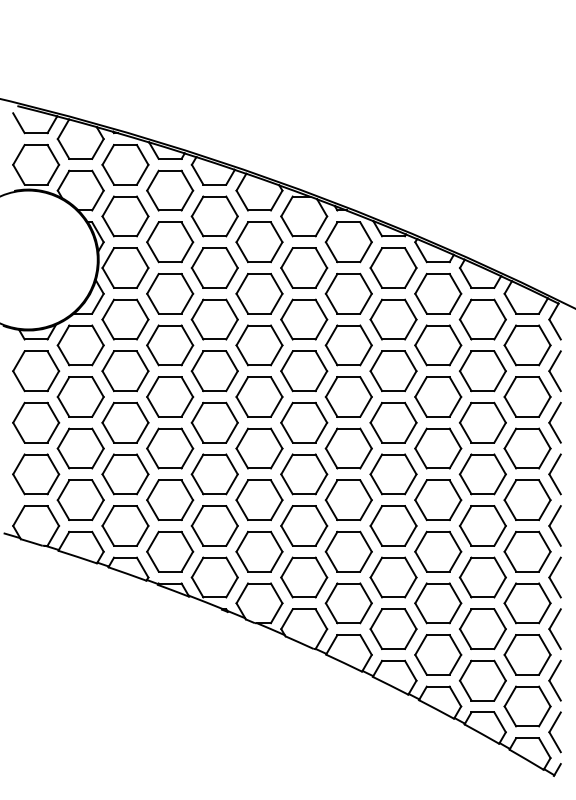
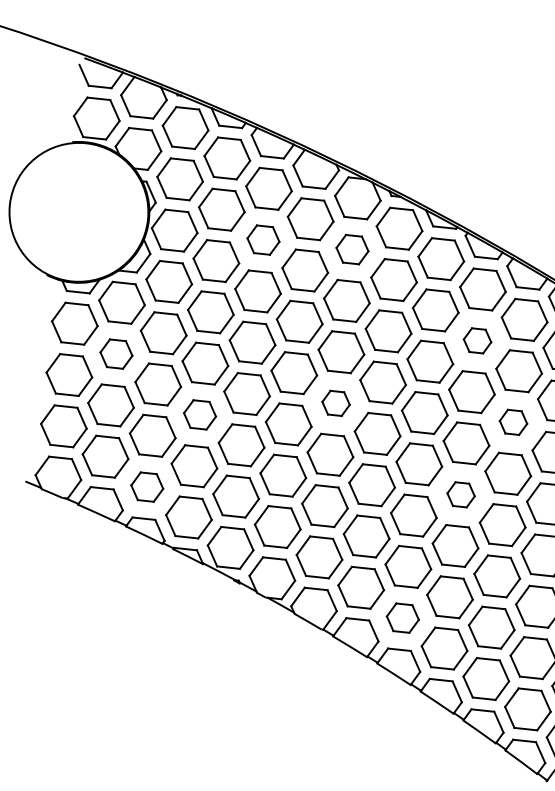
part: (214, 267) -> (263, 239), size x0.7
part: (304, 267) -> (352, 249), size x0.7
part: (438, 345) -> (477, 340), size x0.6
part: (80, 396) -> (116, 353), size x0.7
part: (304, 422) -> (336, 403), size x0.6
part: (482, 422) -> (513, 422), size x0.6
part: (170, 448) -> (200, 414), size x0.7
part: (438, 500) -> (461, 495), size x0.6
part: (125, 525) -> (147, 486), size x0.7
part: (393, 628) -> (402, 617), size x0.7

